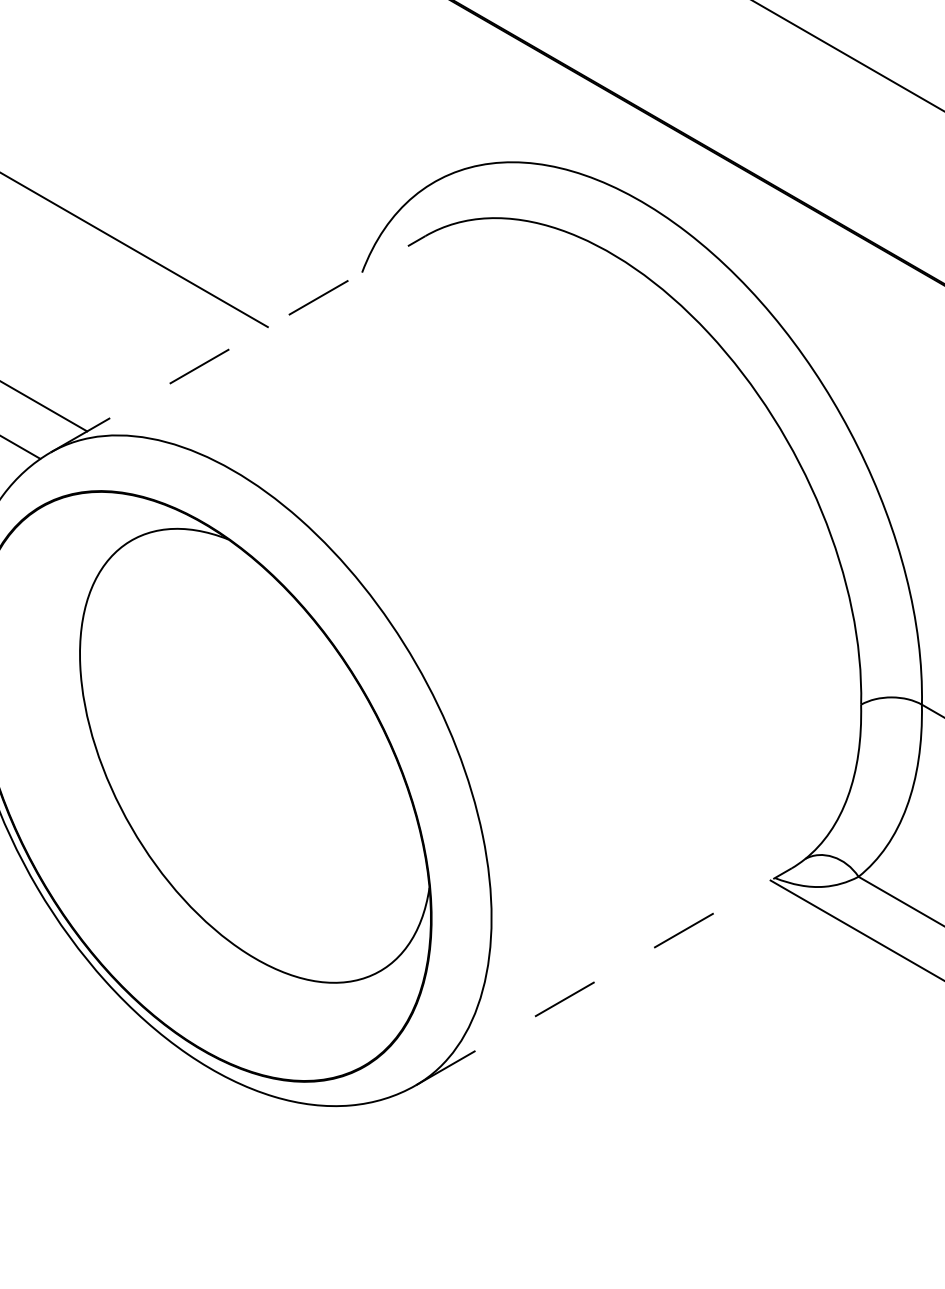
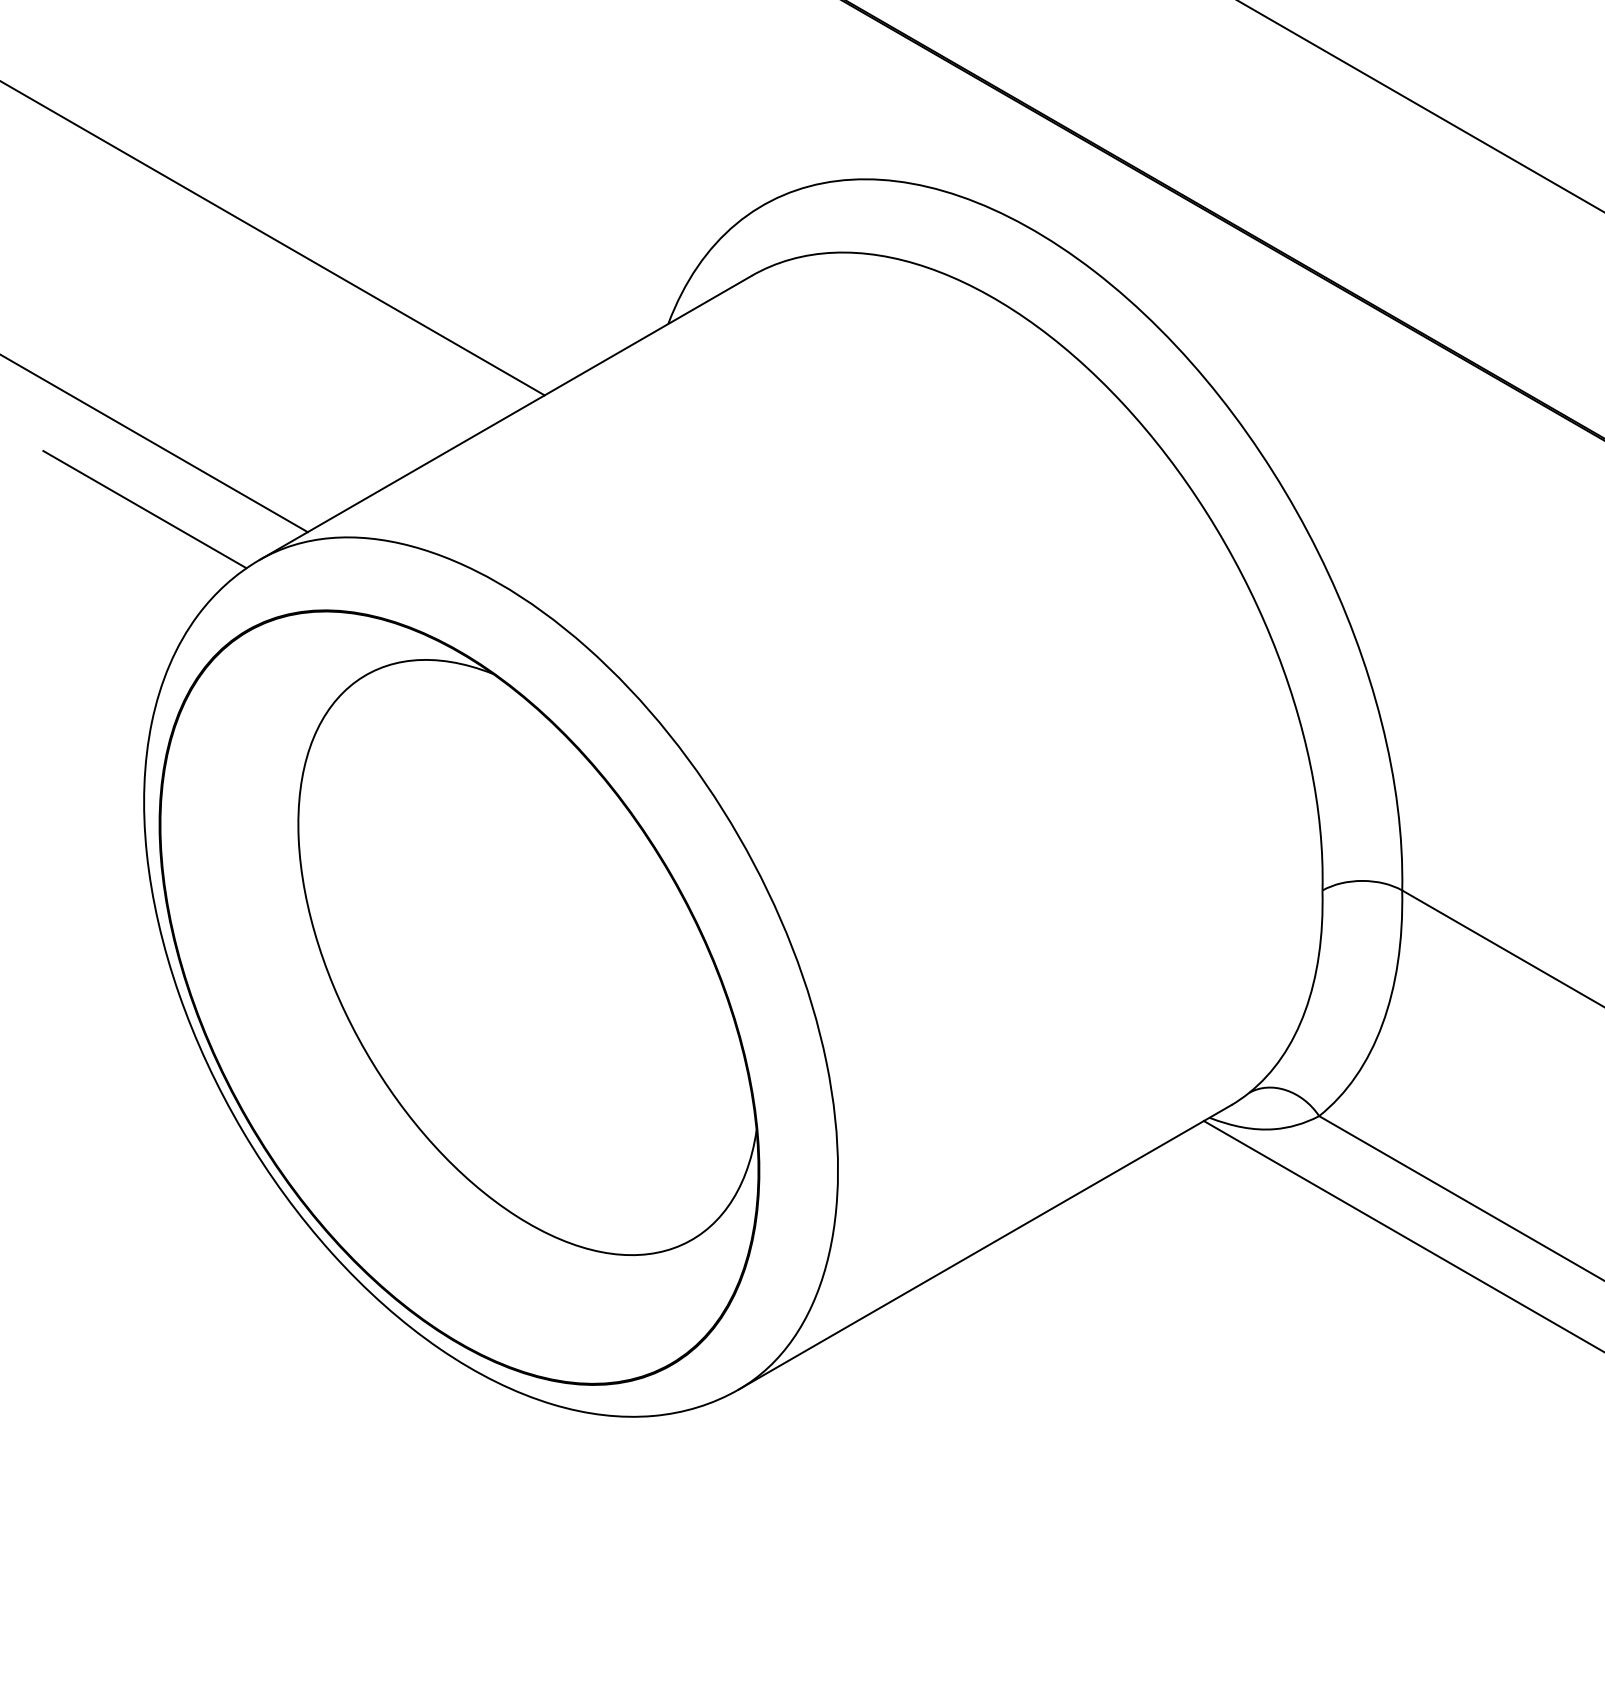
line: (237, 343) -> (505, 417), dashed -> solid
line: (604, 976) -> (985, 1247), dashed -> solid

